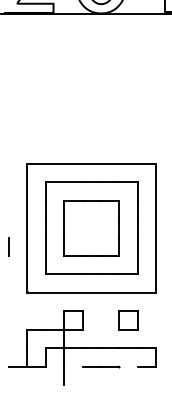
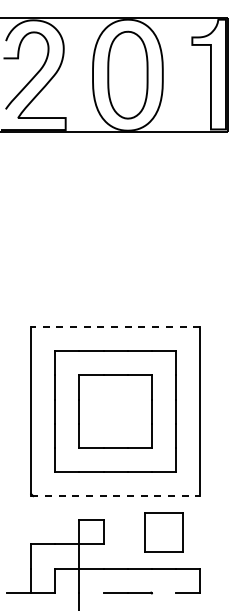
line: (91, 163) -> (115, 327), solid -> dashed
line: (9, 246) -> (7, 435), removed
line: (92, 293) -> (116, 496), solid -> dashed
part: (128, 319) -> (163, 531), size x1.6

